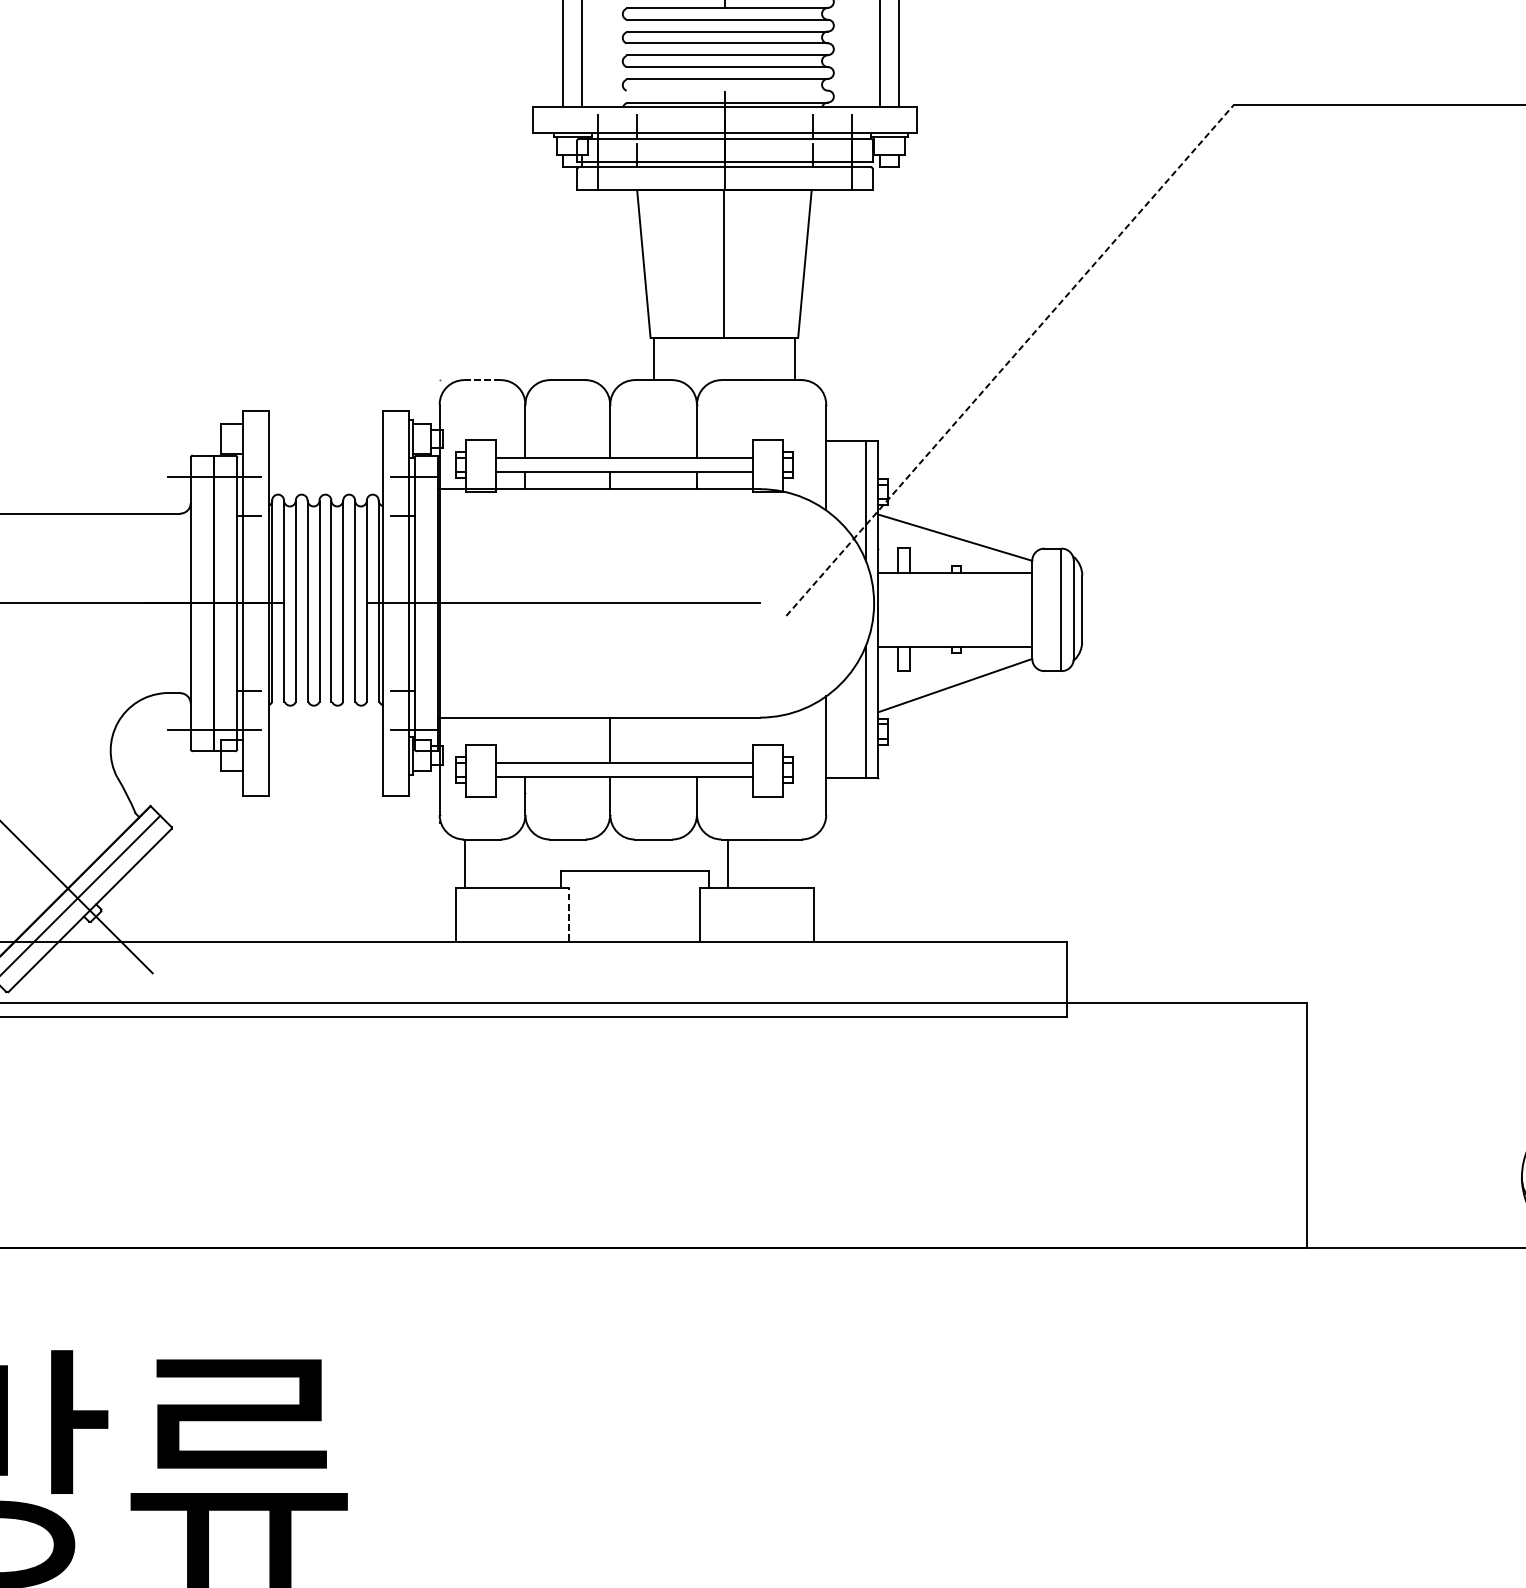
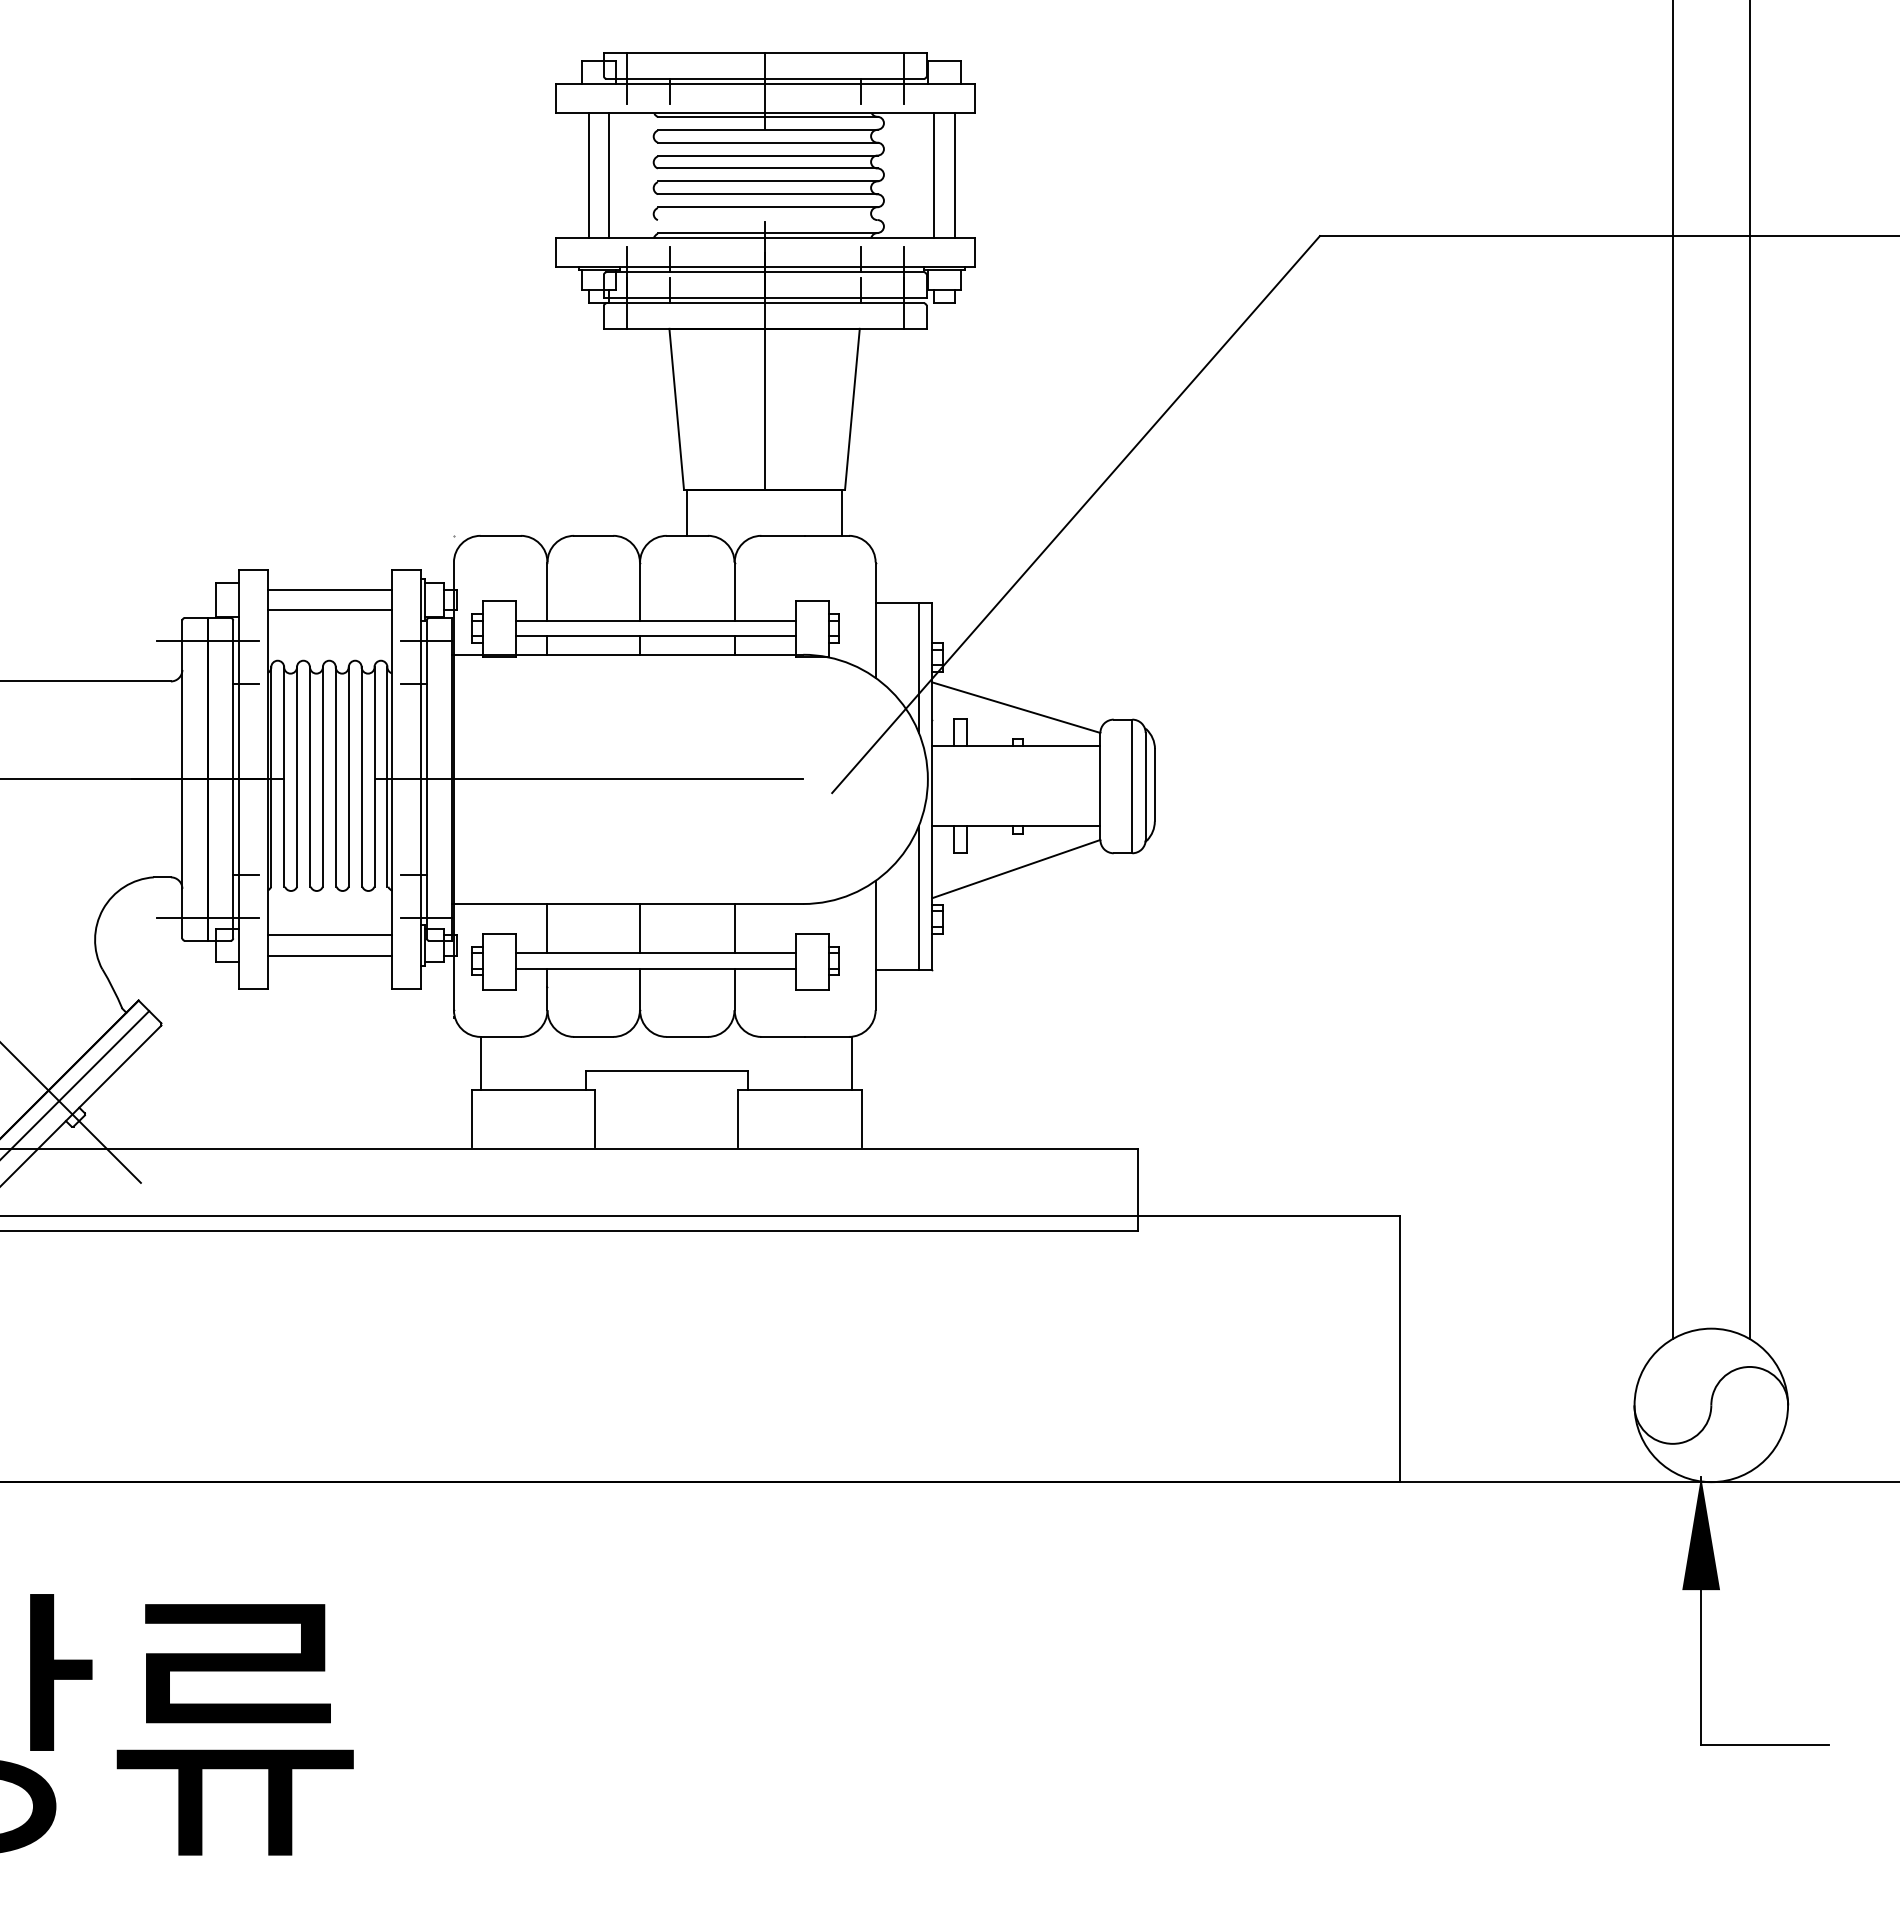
line: (1010, 360) -> (1076, 514), dashed -> solid
line: (483, 379) -> (501, 535), dashed -> solid
line: (325, 429) -> (329, 589), added
line: (325, 448) -> (329, 610), added
line: (525, 740) -> (547, 928), added
line: (696, 740) -> (734, 928), added
line: (325, 746) -> (329, 935), added
line: (325, 764) -> (329, 955), added
line: (728, 863) -> (852, 1063), moved
line: (569, 914) -> (595, 1118), dashed -> solid

